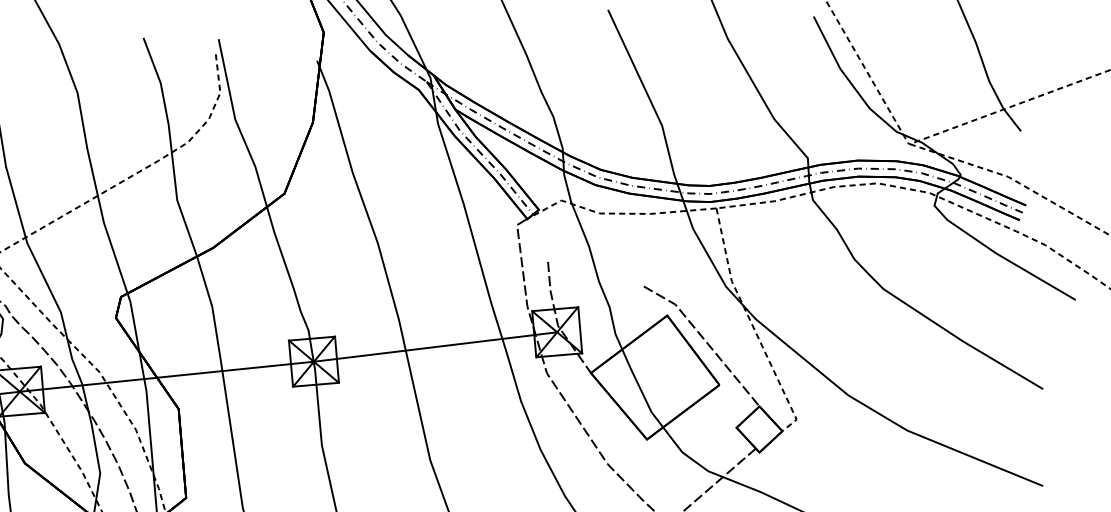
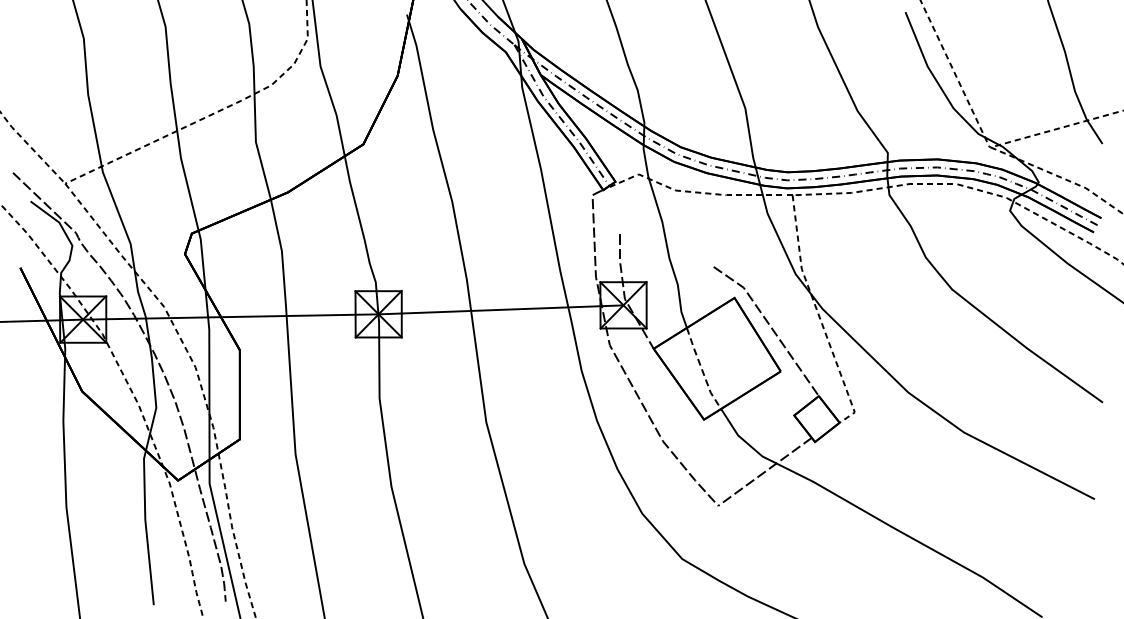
line: (641, 389) -> (702, 369), solid -> dashed

